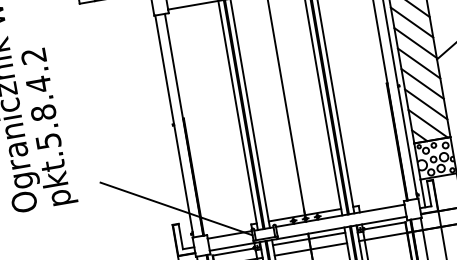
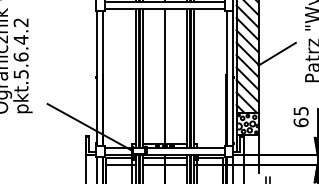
text: (42, 112) -> (20, 56), pkt.5.8.4.2 -> pkt.5.6.4.2

